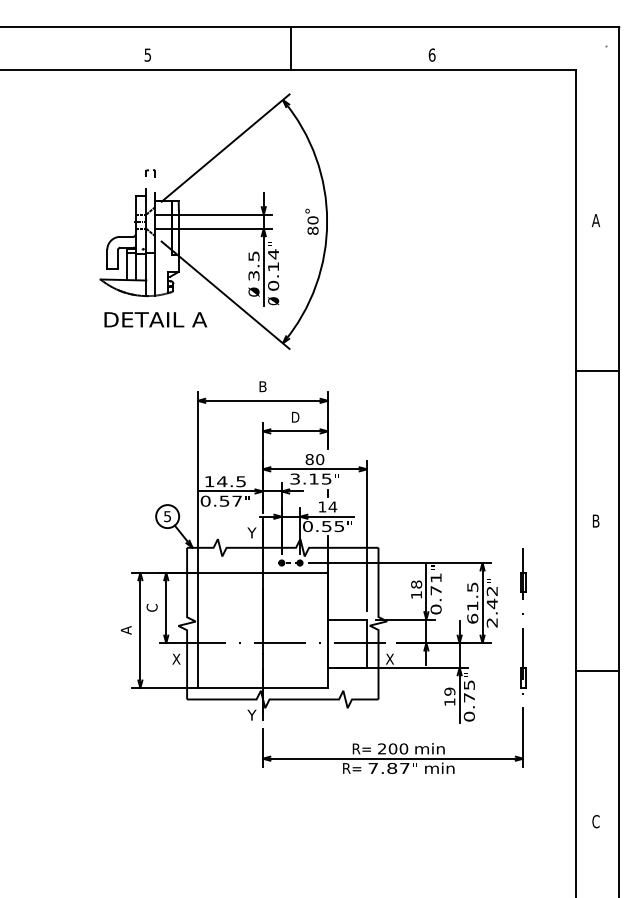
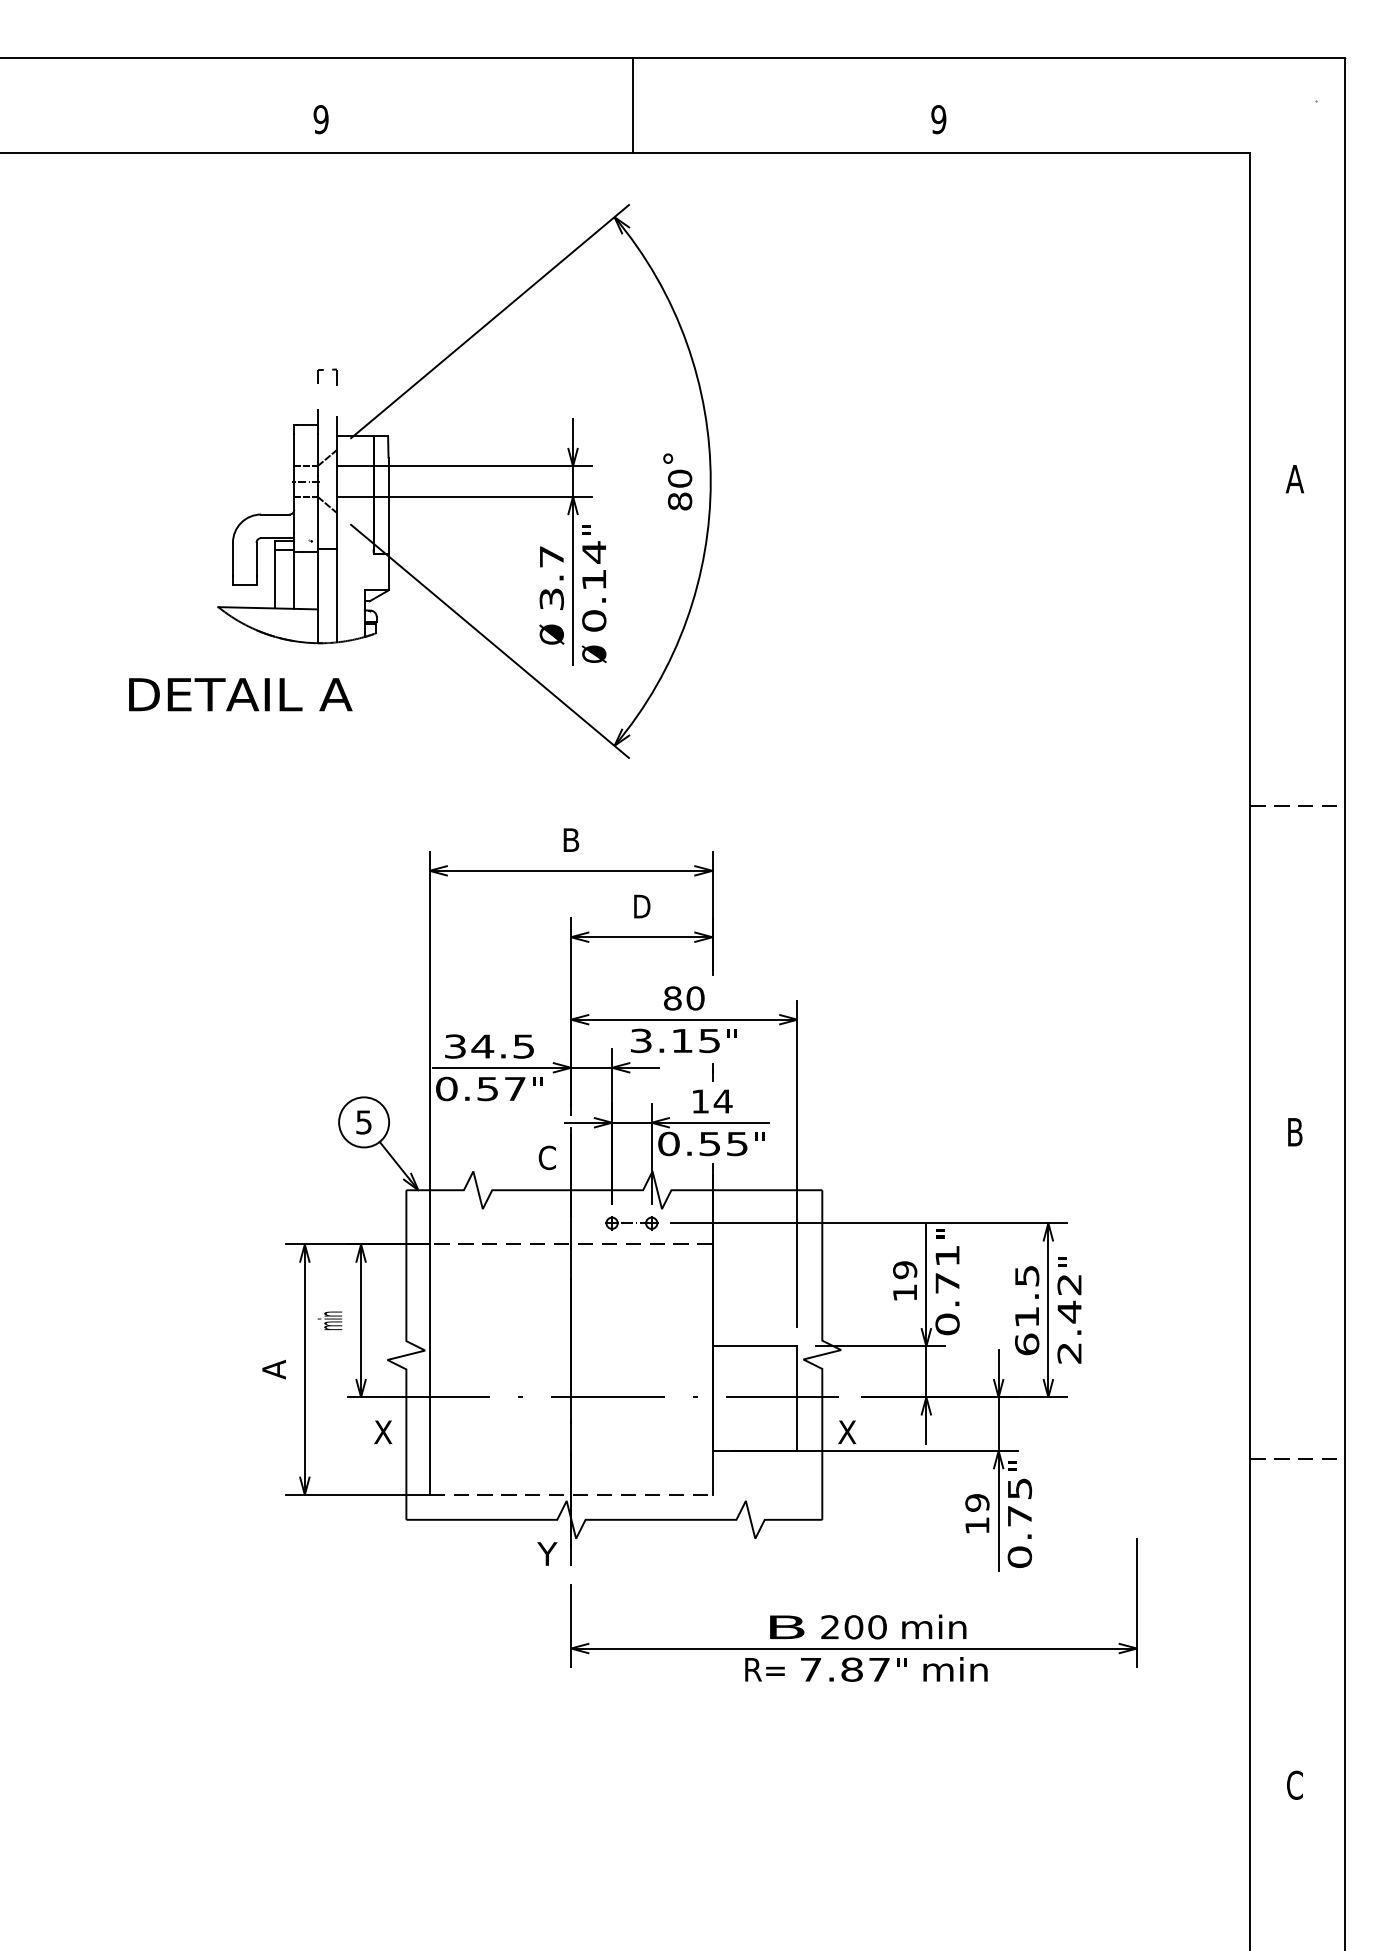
text: (147, 54) -> (320, 118), 5 -> 9
text: (431, 54) -> (937, 118), 6 -> 9
text: (253, 256) -> (550, 557), 3.5 -> 3.7
text: (155, 319) -> (239, 694), moved
line: (597, 370) -> (1298, 804), solid -> dashed
text: (209, 481) -> (455, 1046), 14.5 -> 34.5
text: (251, 532) -> (546, 1156), Y -> C
line: (262, 572) -> (570, 1243), solid -> dashed
text: (416, 584) -> (904, 1269), 18 -> 19
text: (151, 607) -> (329, 1319), C -> min
part: (523, 614) -> (1137, 1335), removed
line: (597, 671) -> (1298, 1459), solid -> dashed
line: (263, 688) -> (572, 1495), solid -> dashed
text: (361, 748) -> (785, 1626), R= -> B

